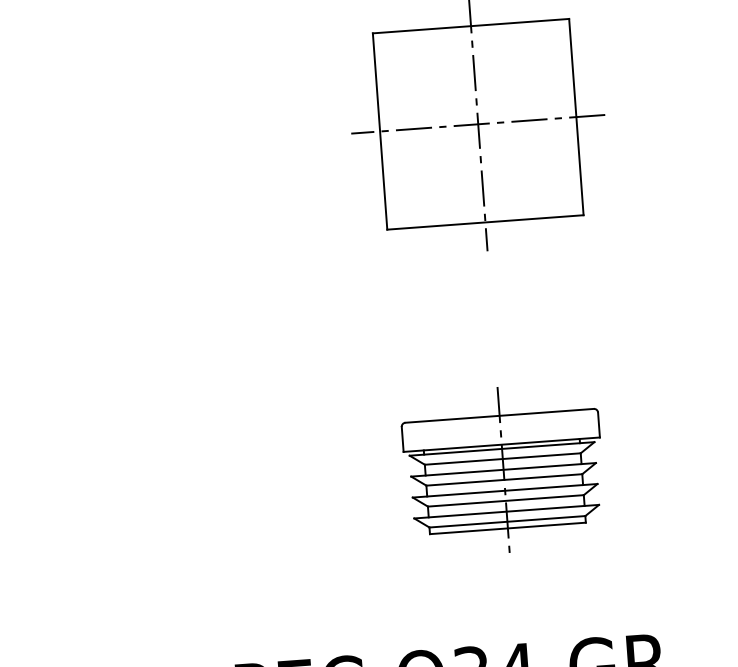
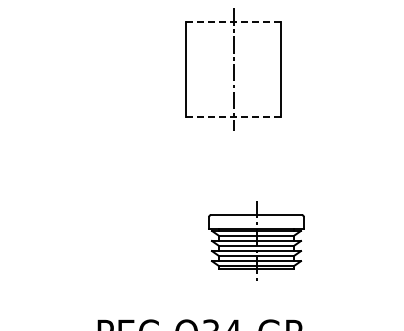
line: (471, 26) -> (233, 22), solid -> dashed
line: (478, 124) -> (233, 69), removed
line: (485, 221) -> (233, 116), solid -> dashed
part: (503, 468) -> (256, 240), moved

